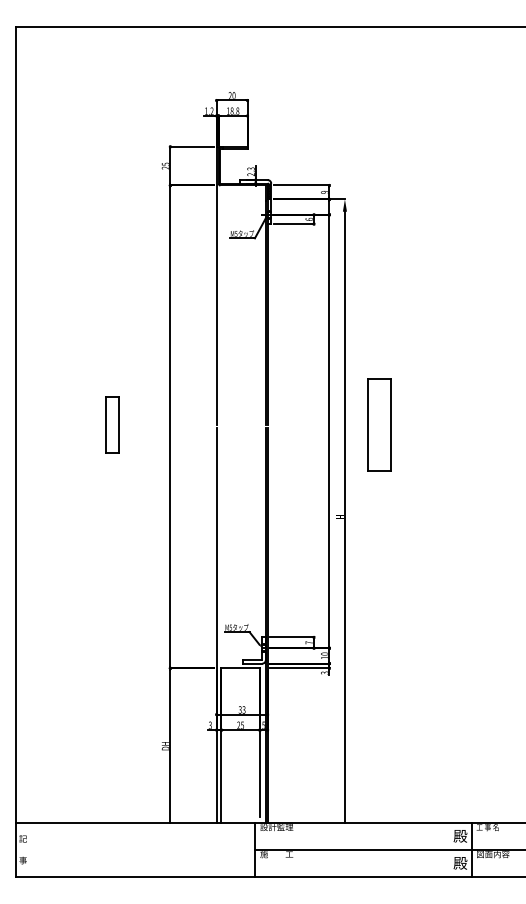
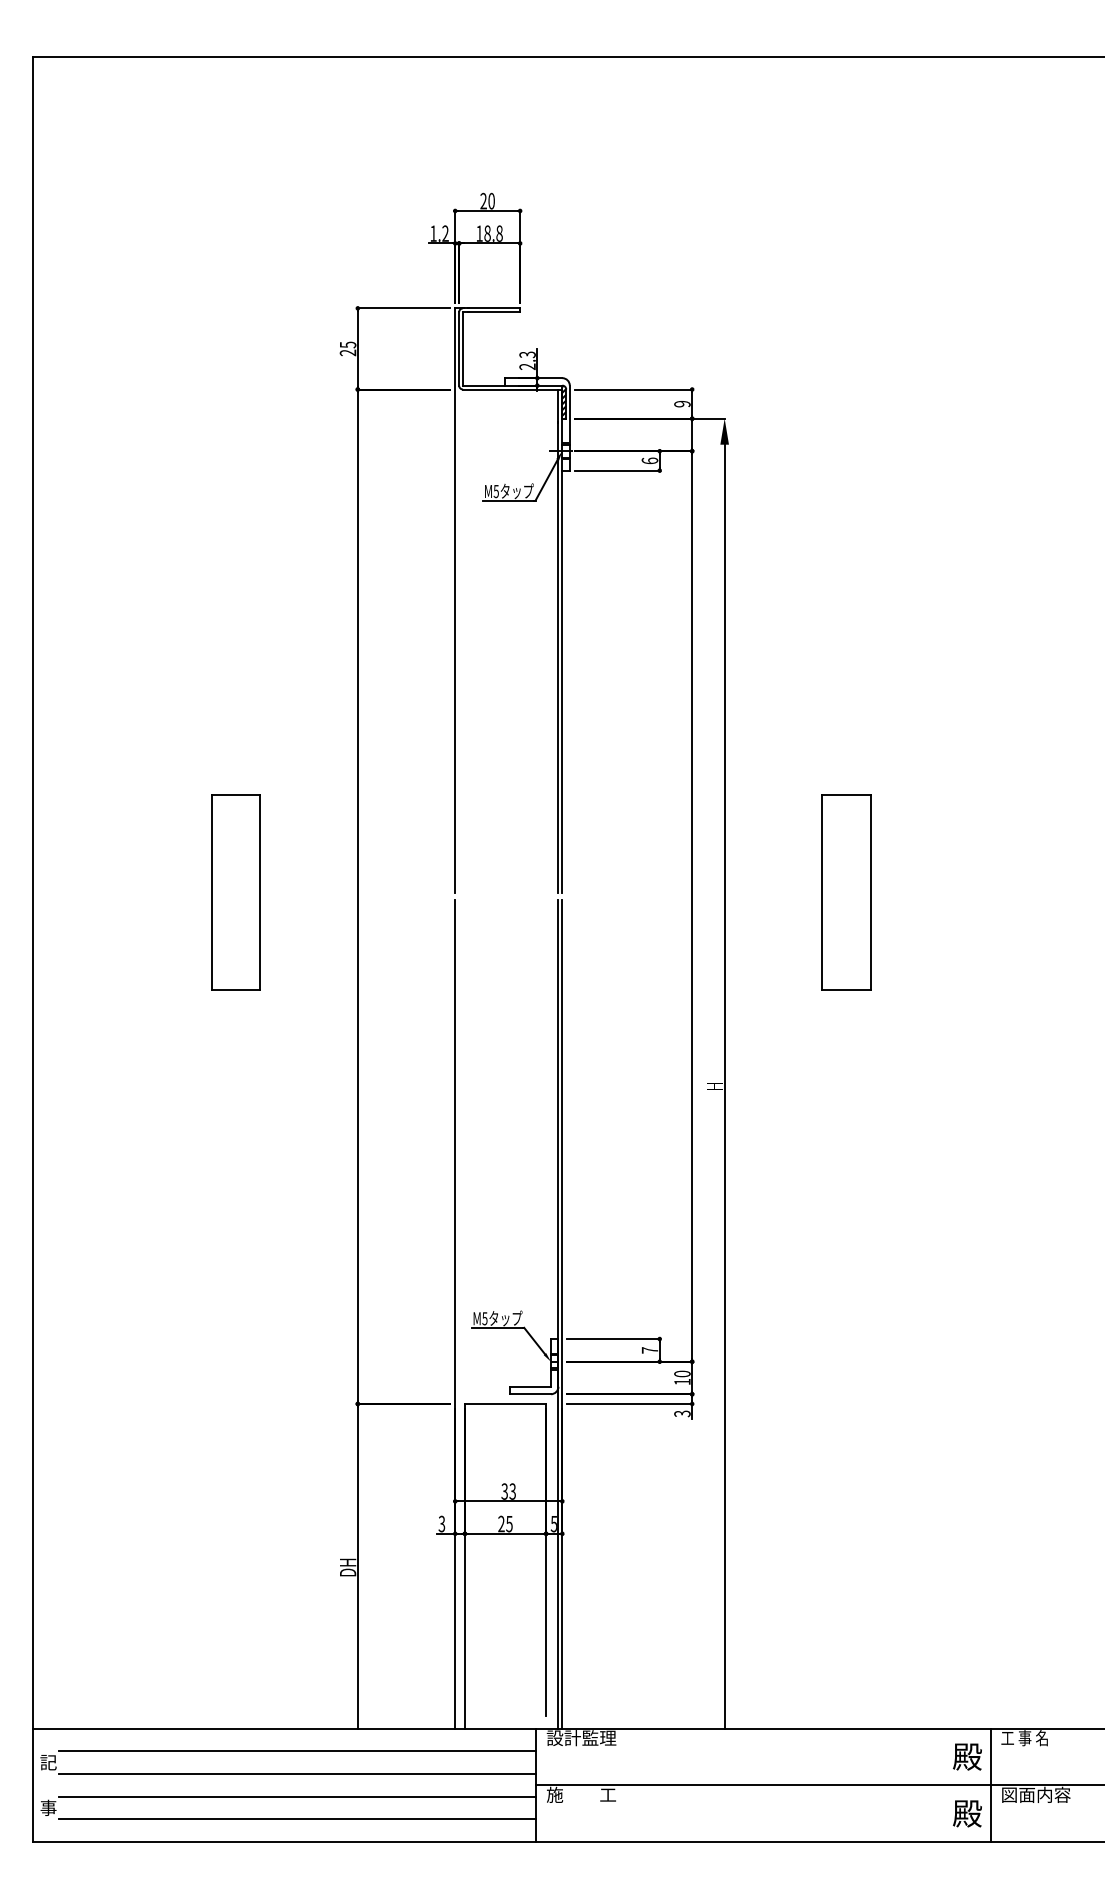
part: (112, 424) -> (236, 891), size x1.67
part: (379, 424) -> (845, 891), moved
line: (141, 833) -> (297, 1751), added
line: (141, 844) -> (297, 1774), added
line: (141, 855) -> (297, 1797), added
line: (141, 866) -> (297, 1820), added

